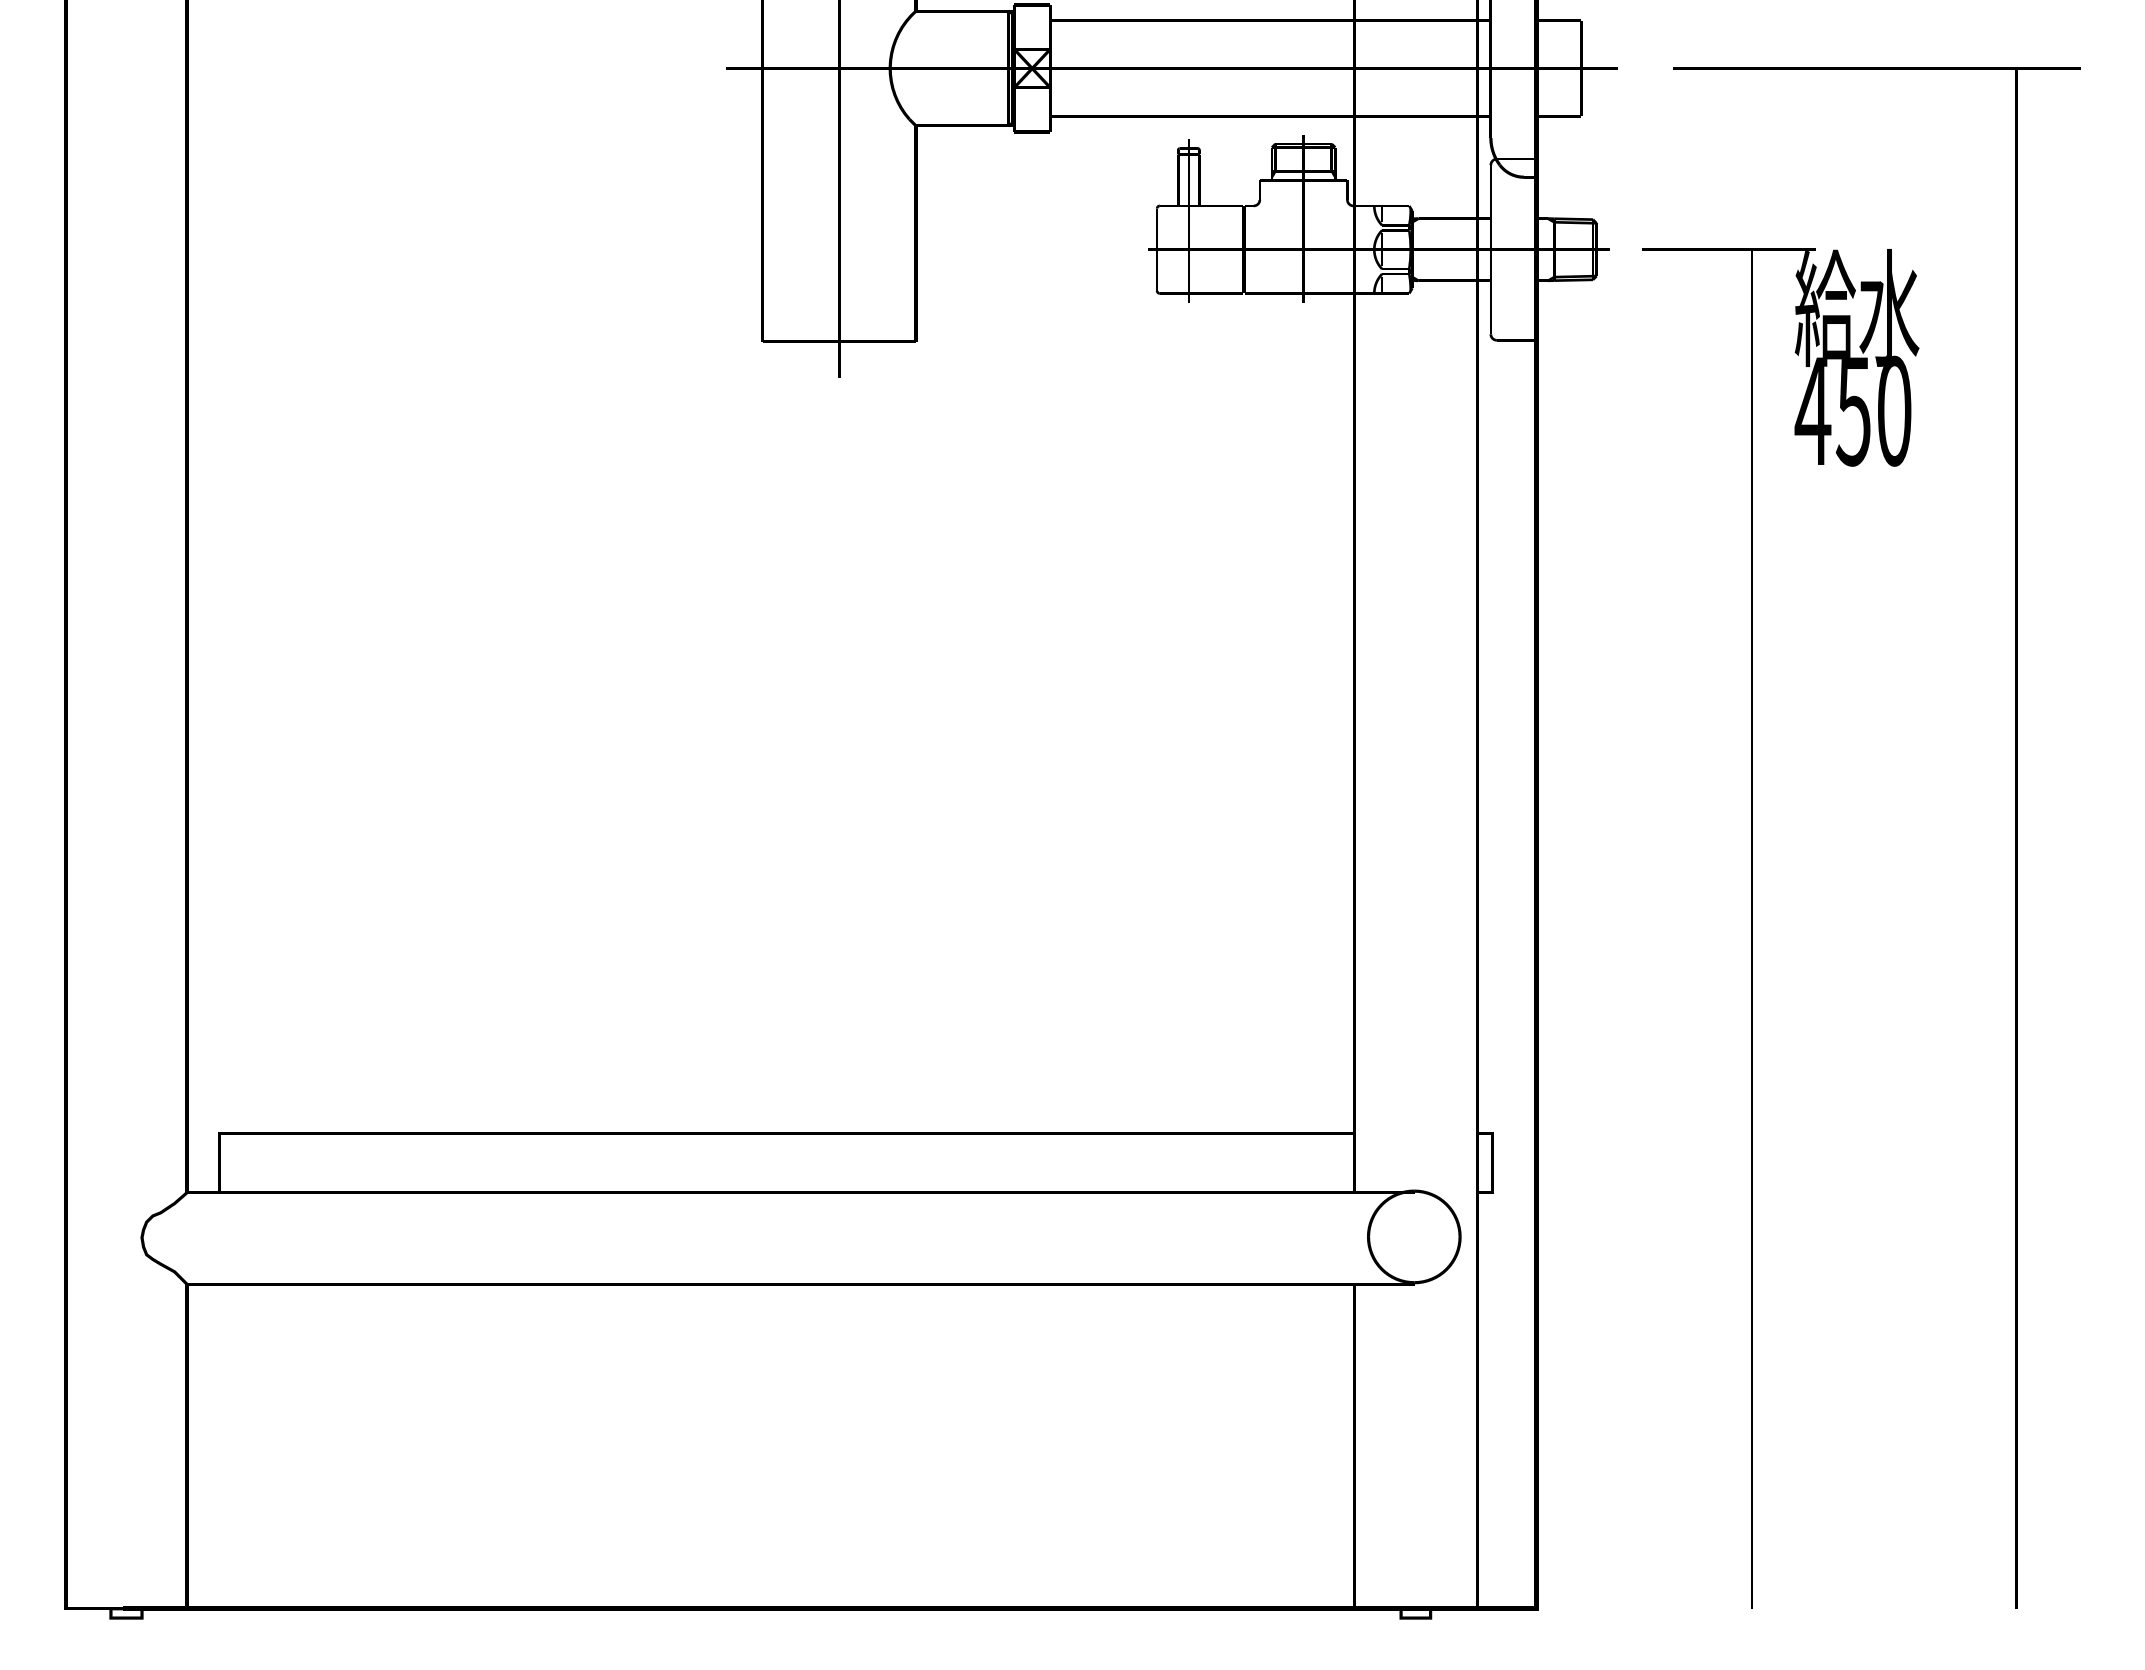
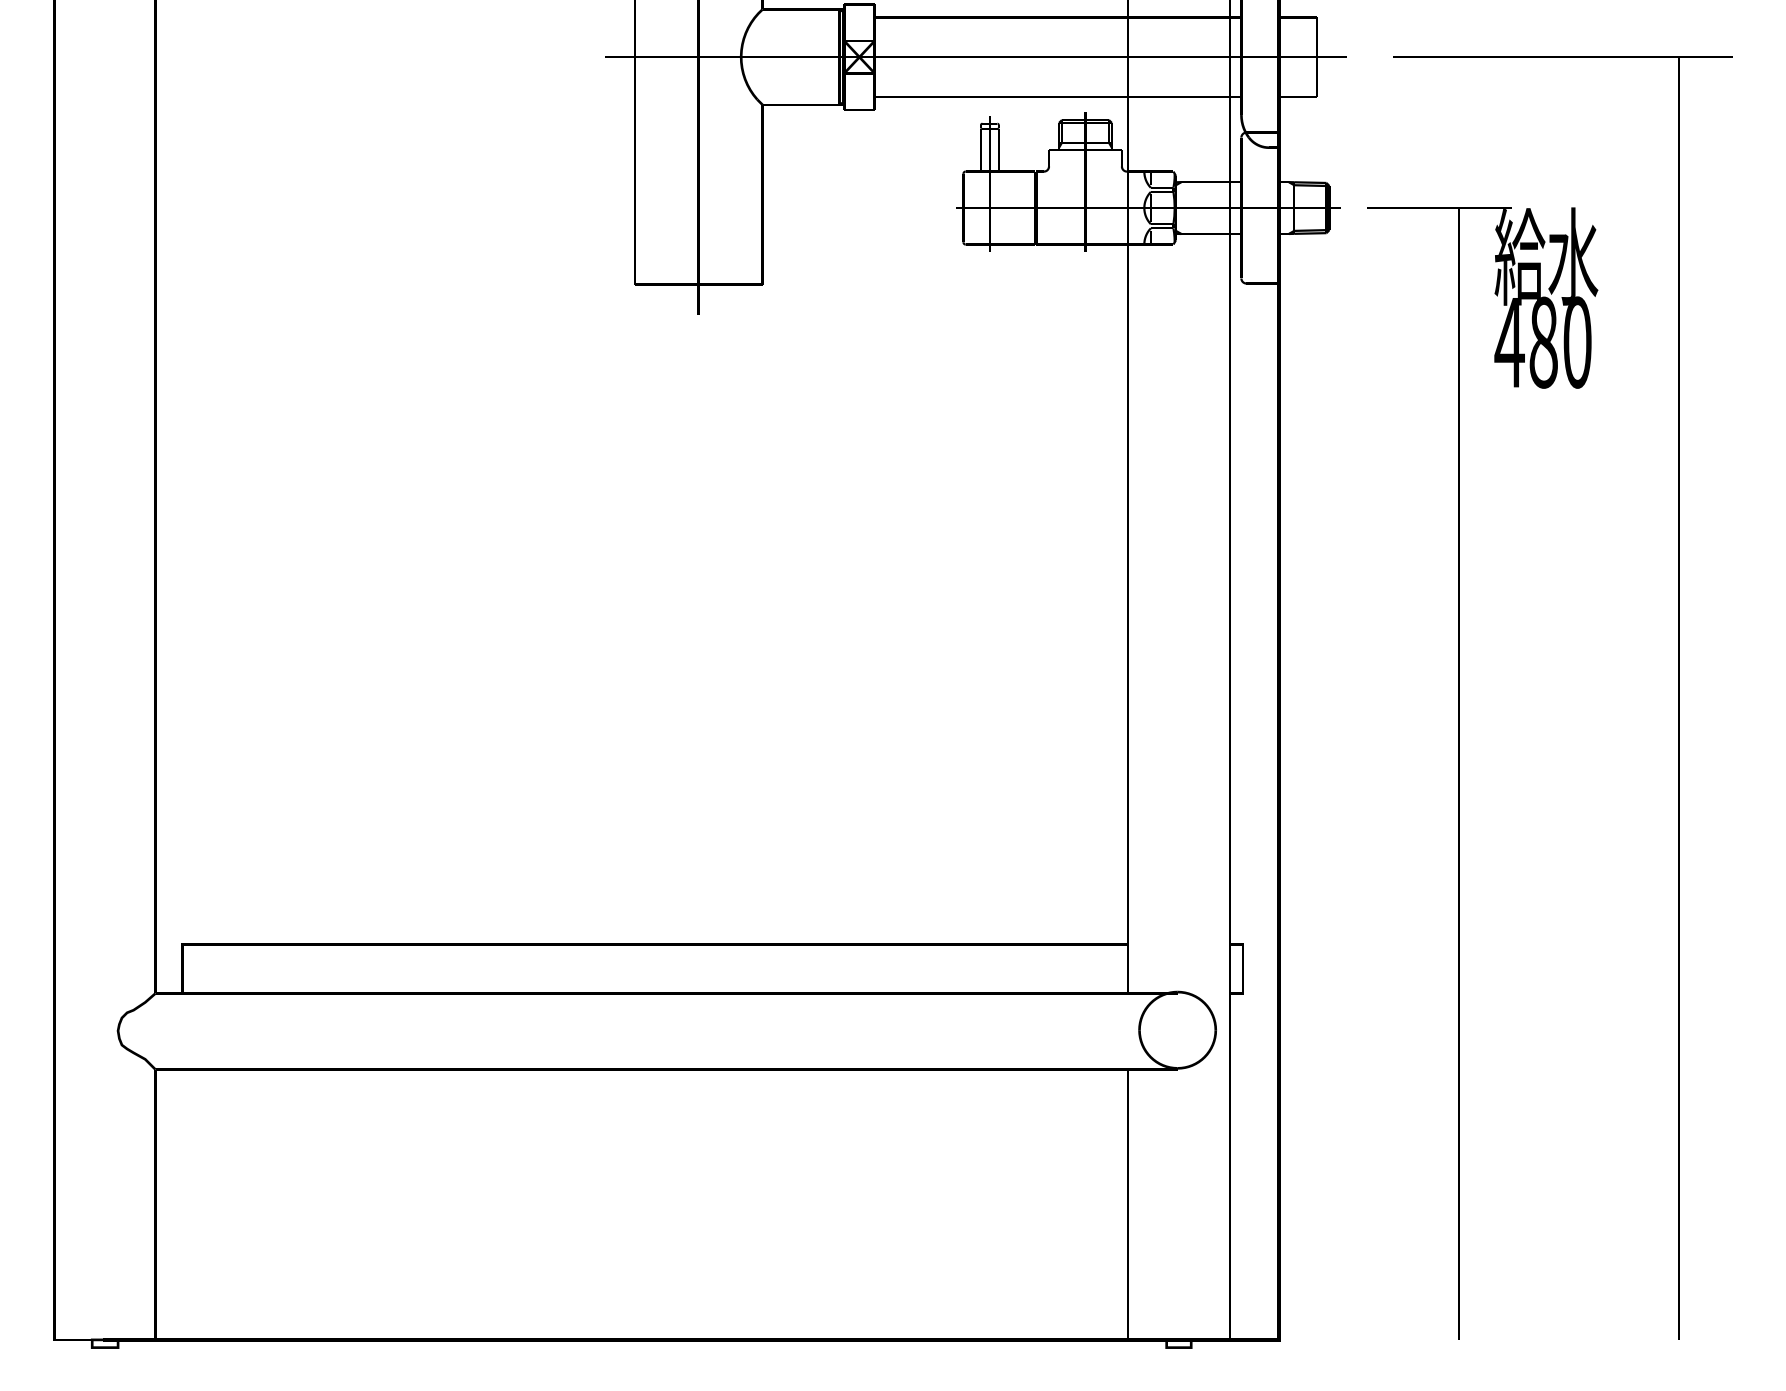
text: (1852, 411) -> (1542, 342), 450 -> 480

